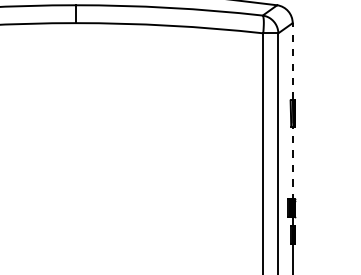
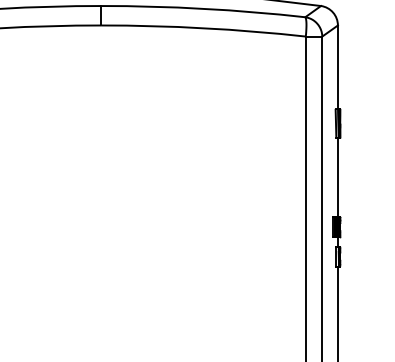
line: (292, 61) -> (337, 67), dashed -> solid
line: (292, 163) -> (337, 178), dashed -> solid

